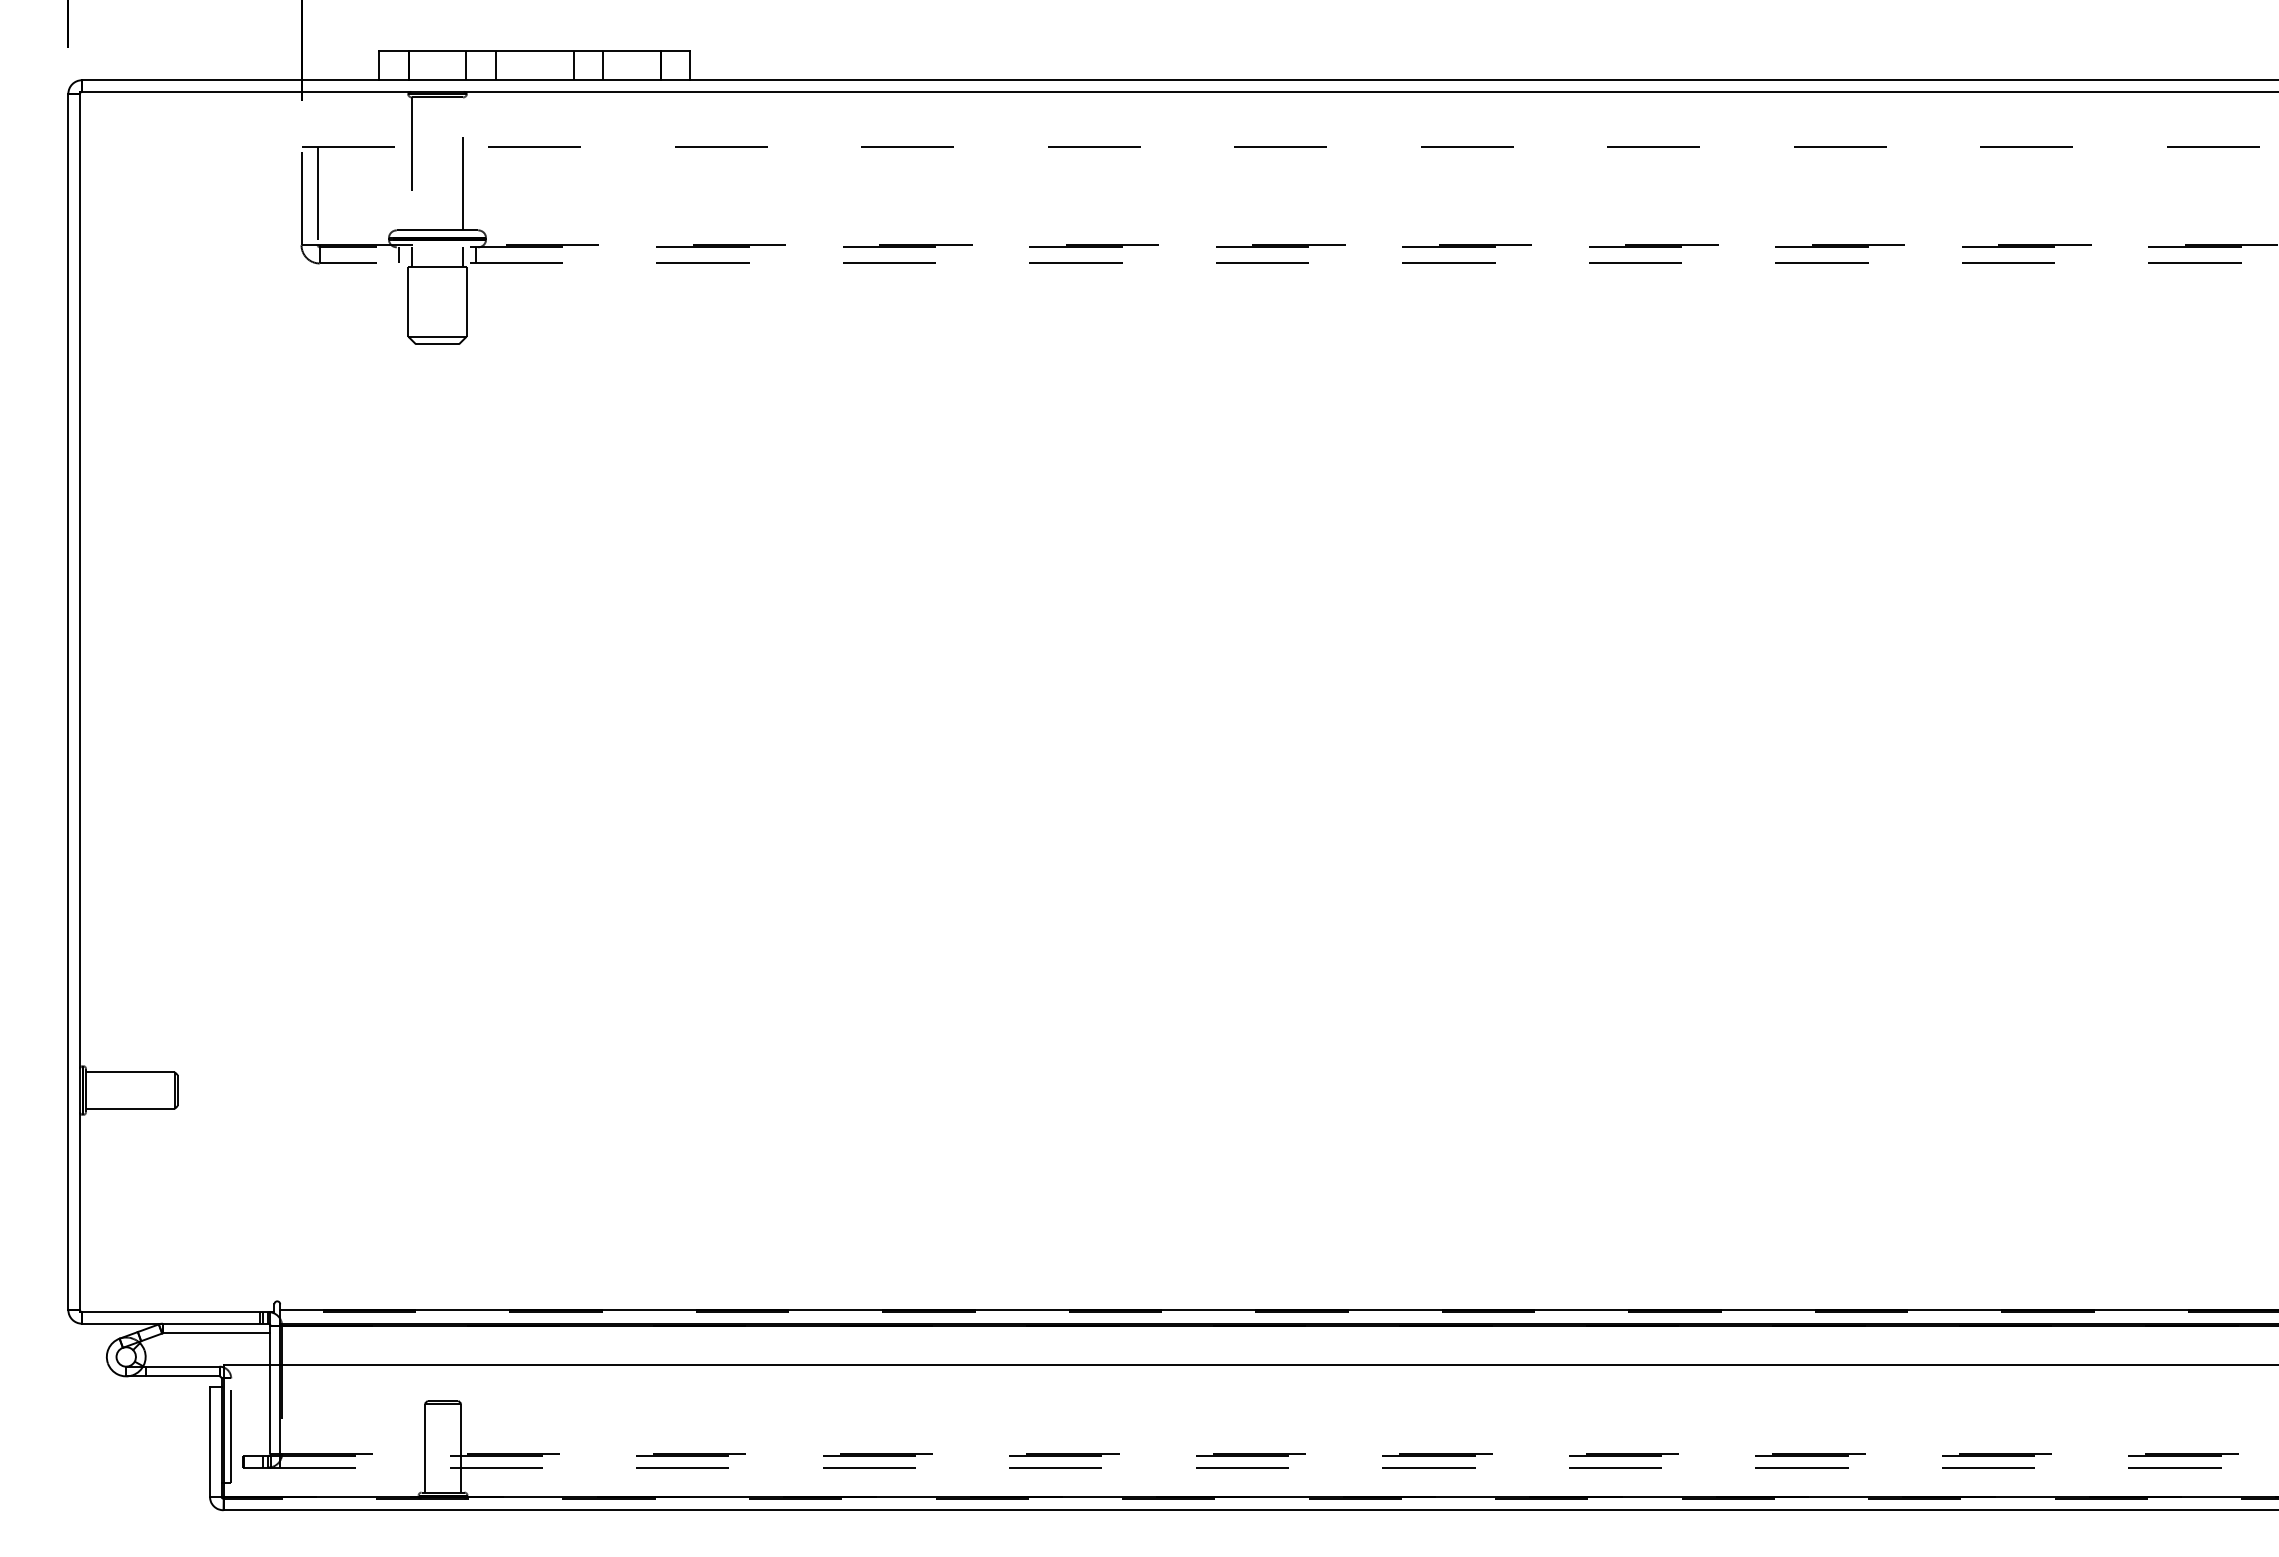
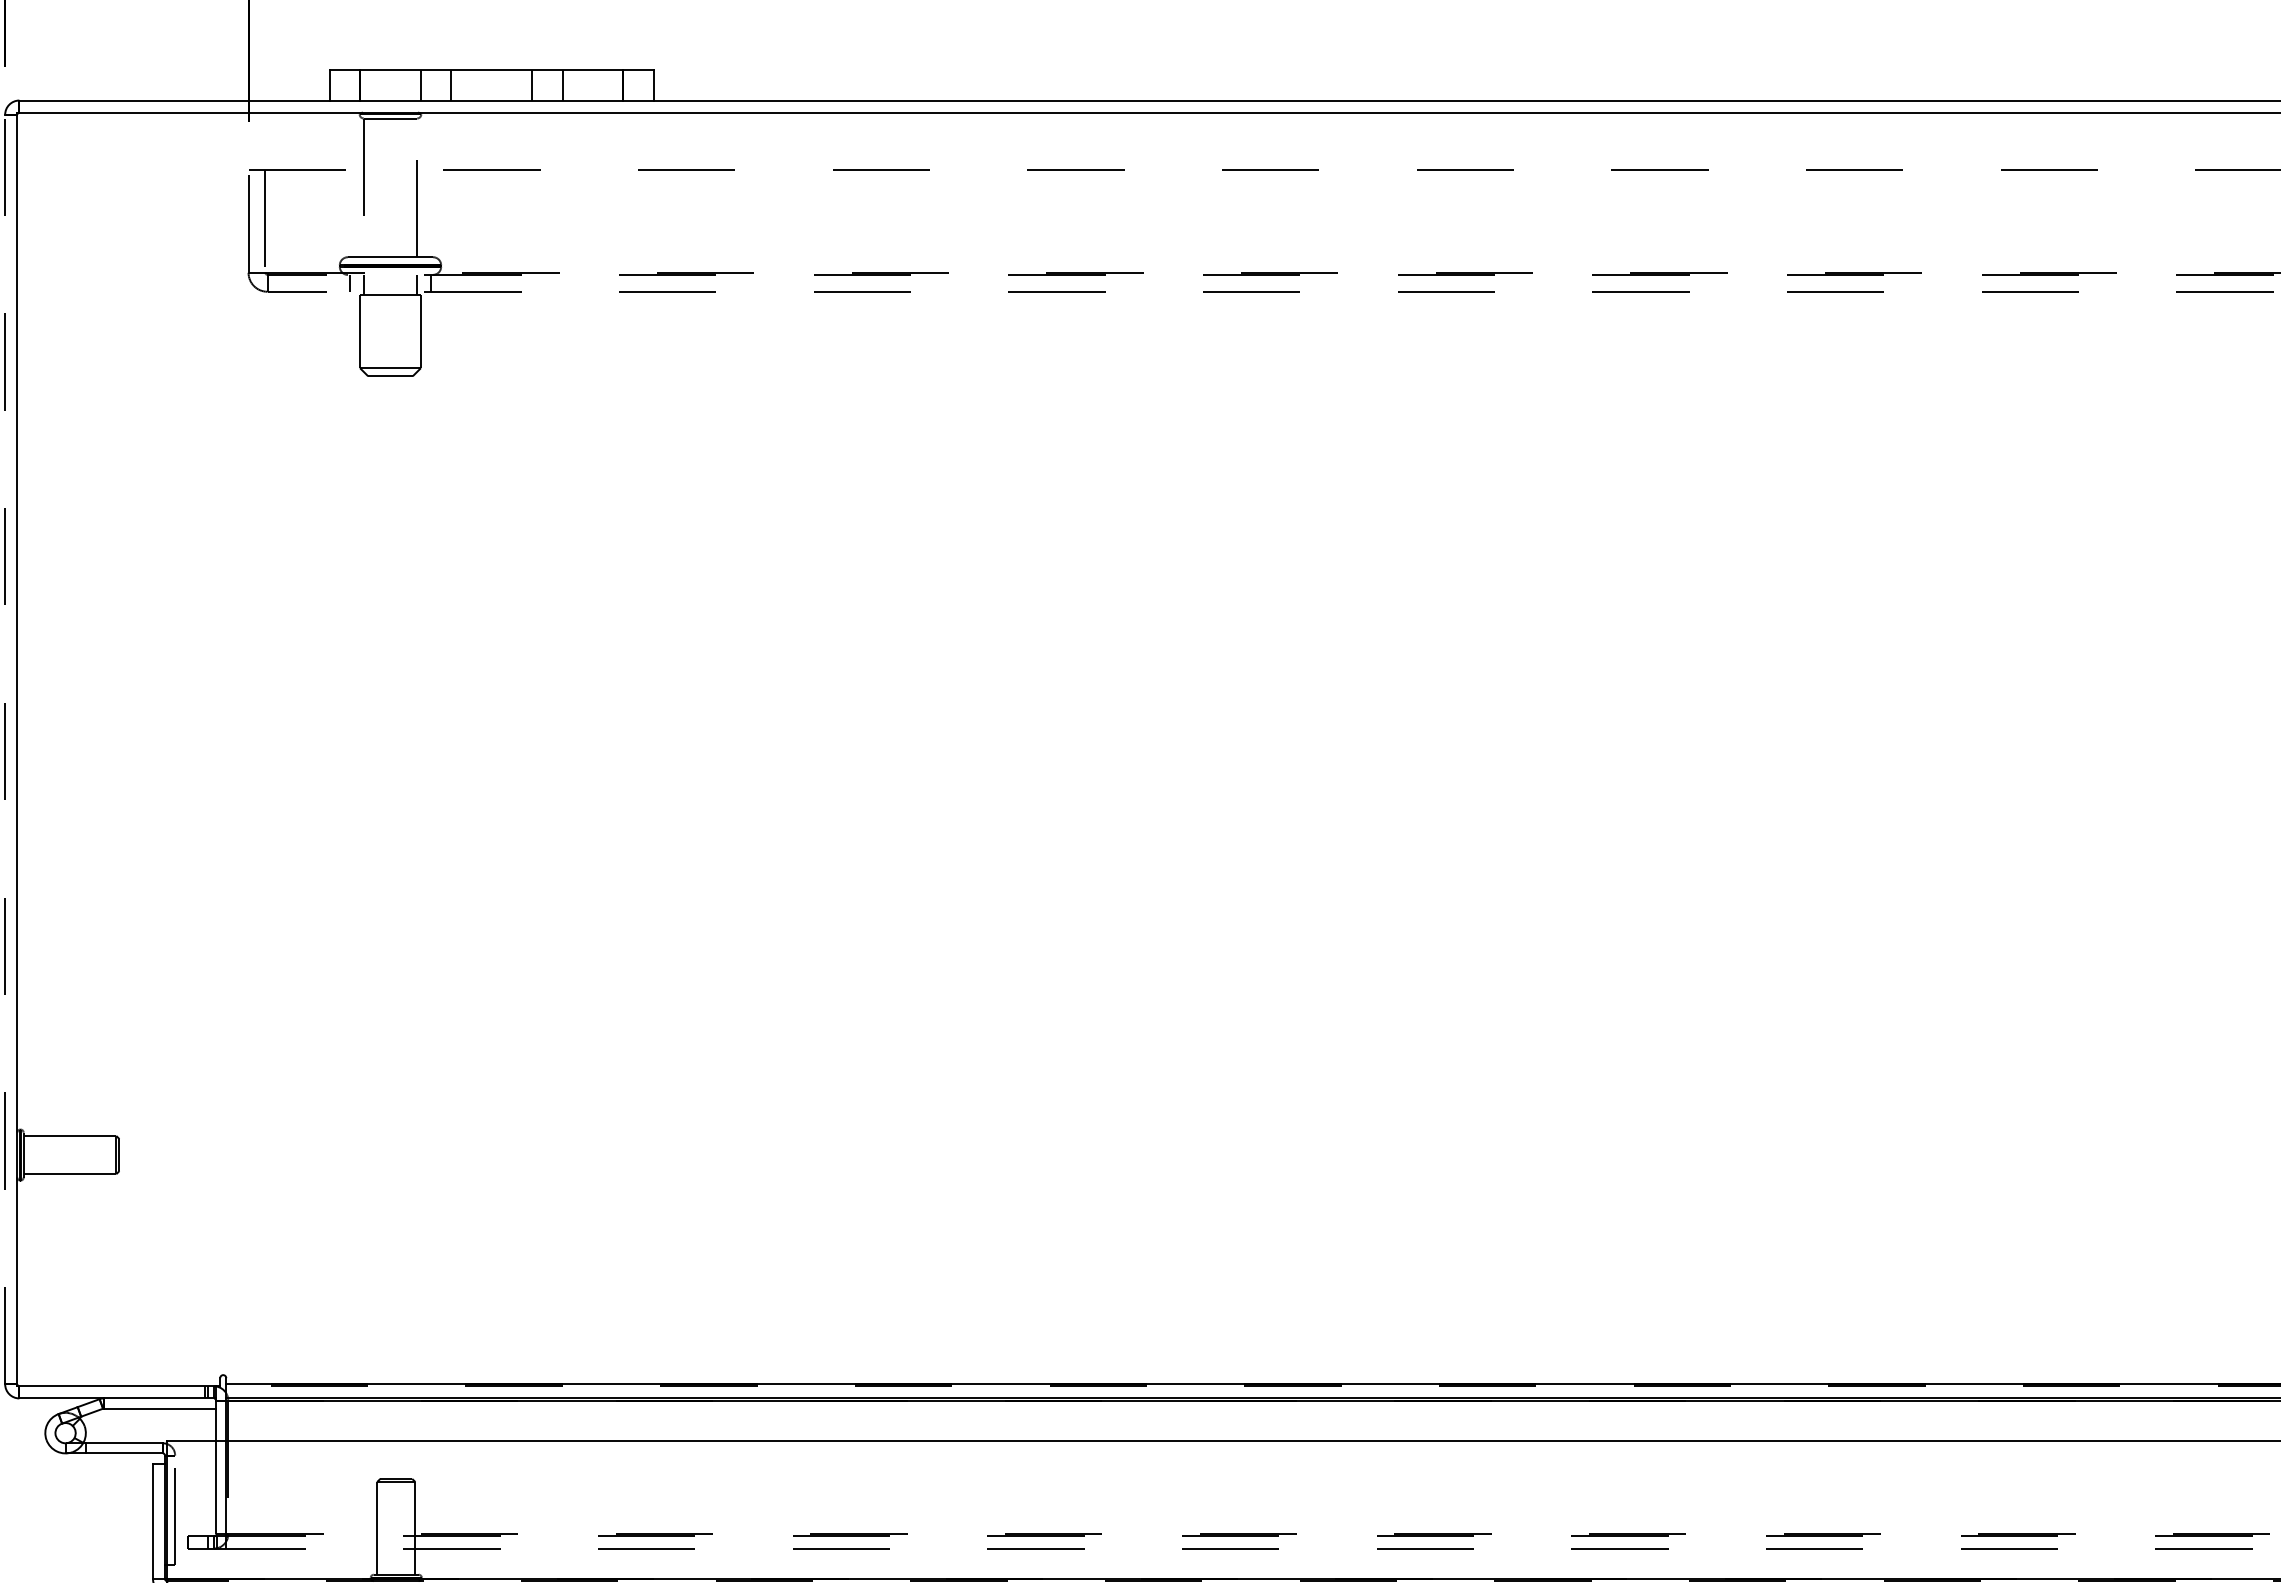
line: (68, 701) -> (5, 748), solid -> dashed

